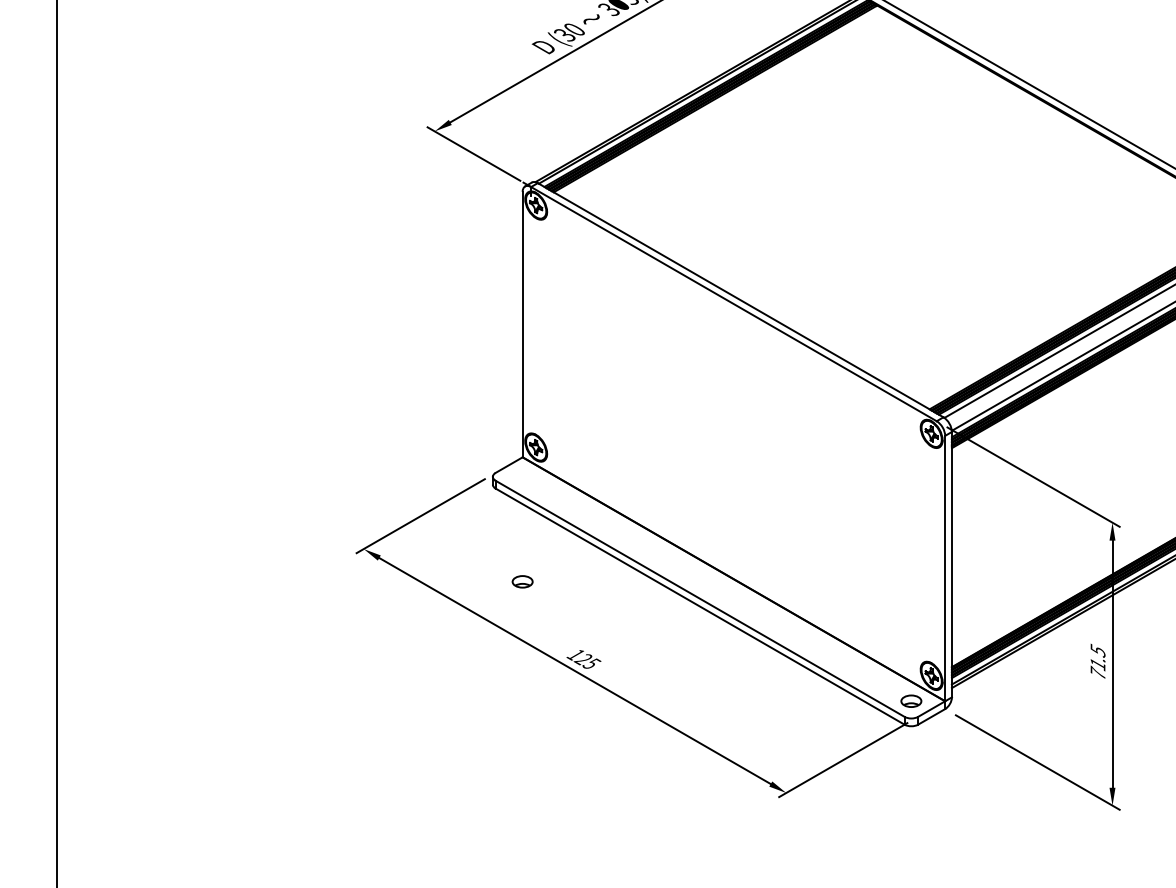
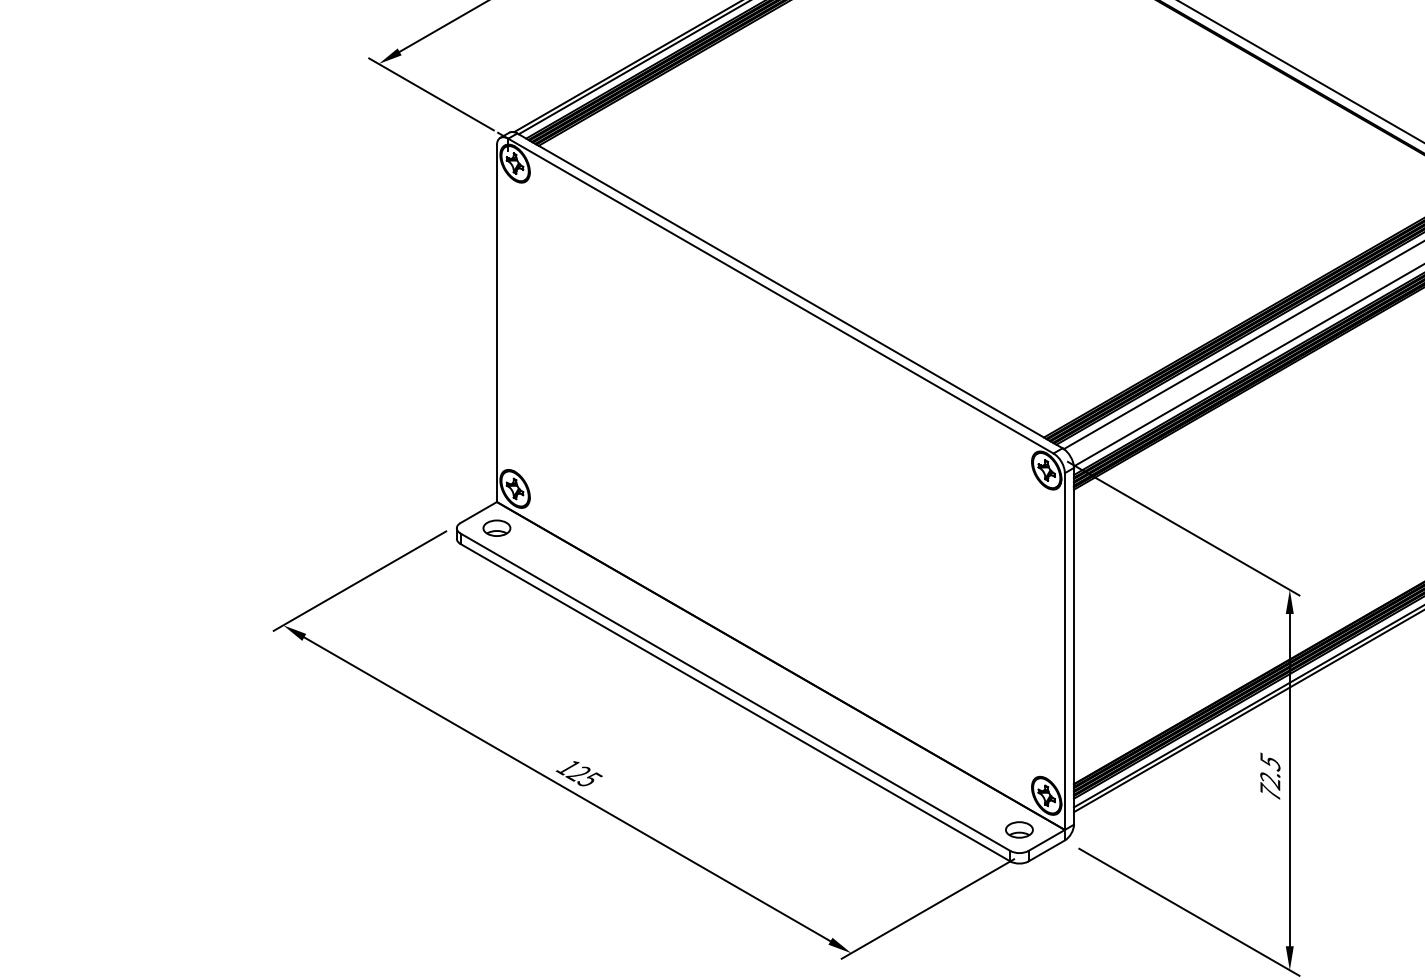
part: (522, 581) -> (496, 527), moved
text: (1097, 665) -> (1269, 781), 71.5 -> 72.5

